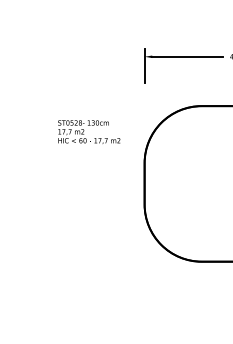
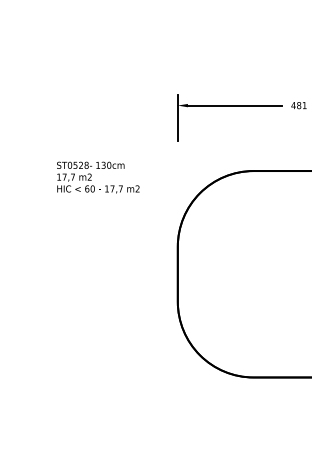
text: (89, 132) -> (98, 177), moved

